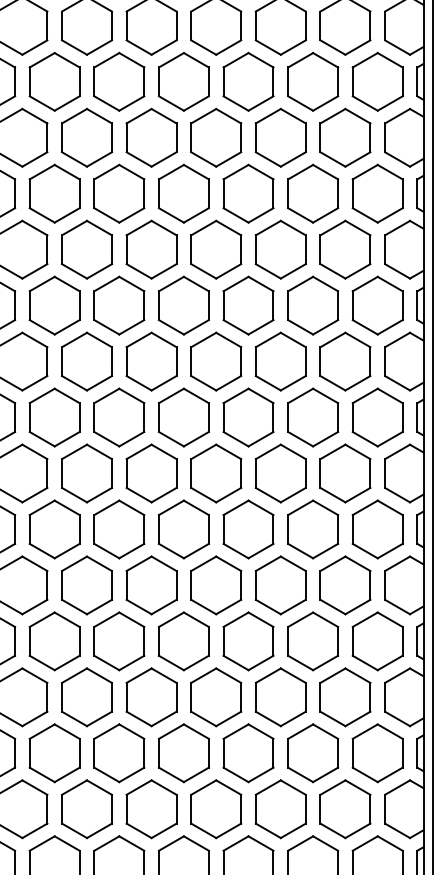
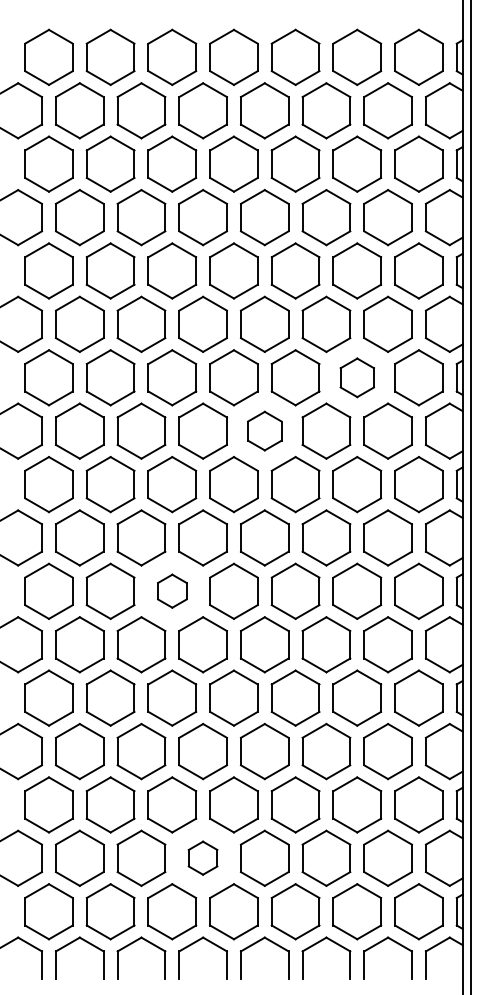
part: (313, 305) -> (357, 377), size x0.7
part: (215, 360) -> (264, 430), size x0.7
part: (119, 528) -> (172, 590), size x0.6
part: (150, 808) -> (202, 857), size x0.6

